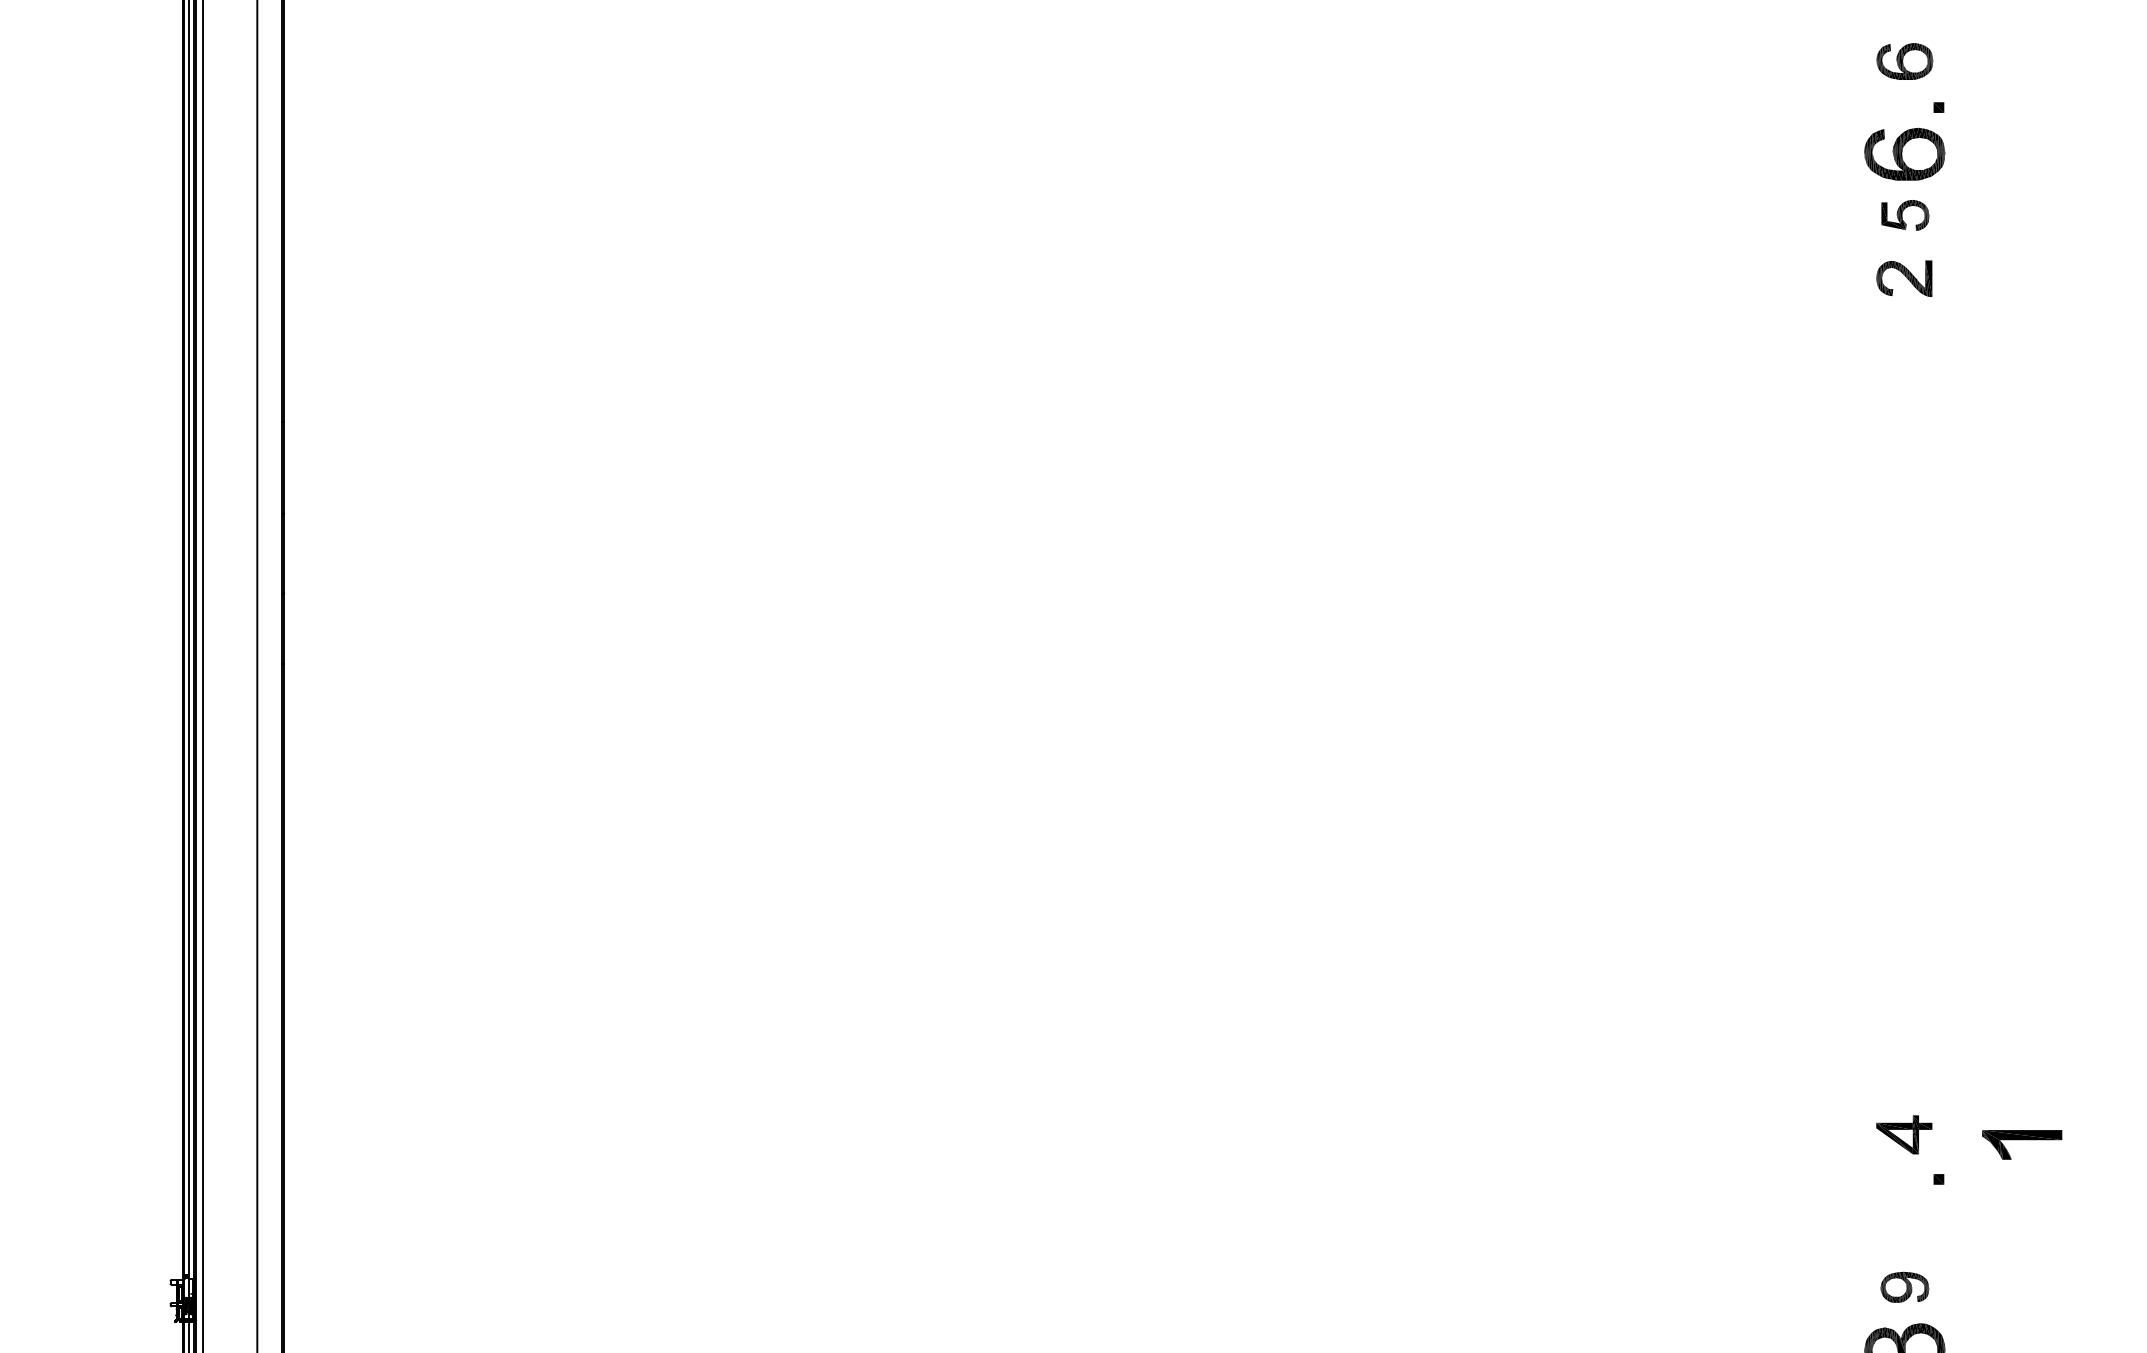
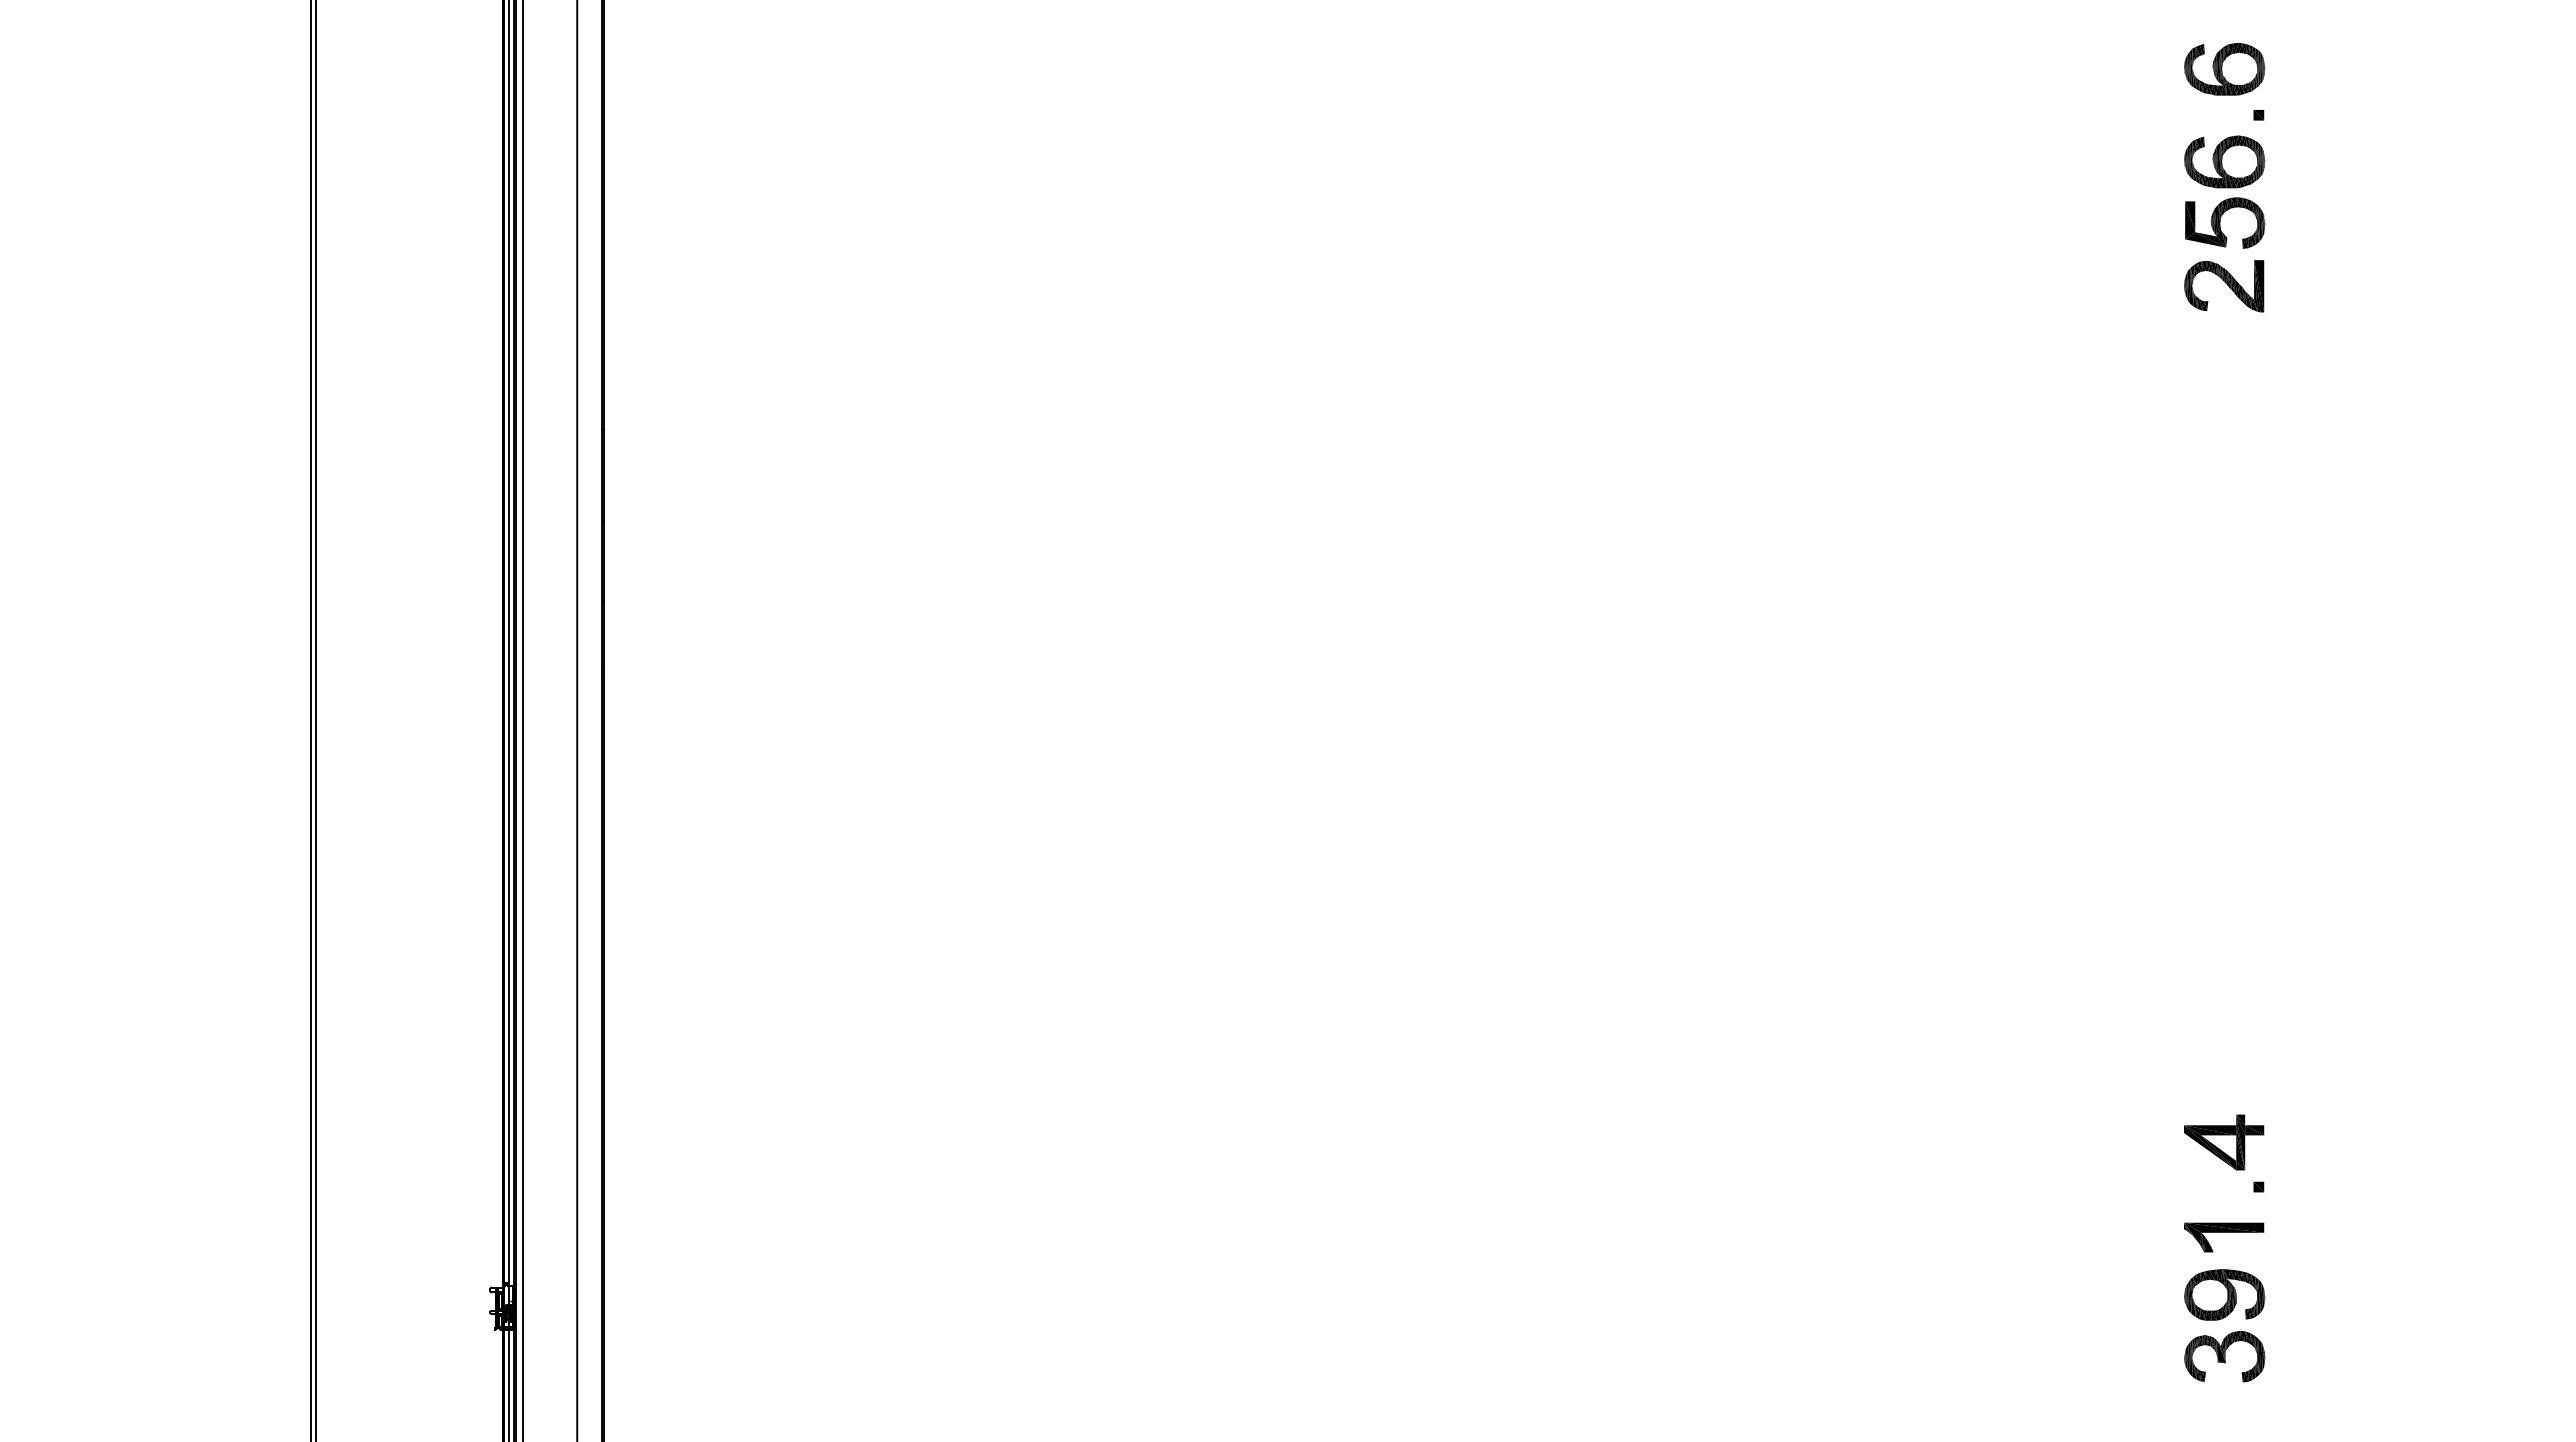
part: (1904, 60) -> (2224, 68), size x1.43
part: (1905, 214) -> (2225, 222), size x1.67
part: (1904, 278) -> (2224, 286), size x1.43
part: (1904, 1134) -> (2224, 1142), size x1.43
part: (2022, 1144) -> (2224, 1237), moved
part: (1904, 1286) -> (2224, 1294), size x1.67

